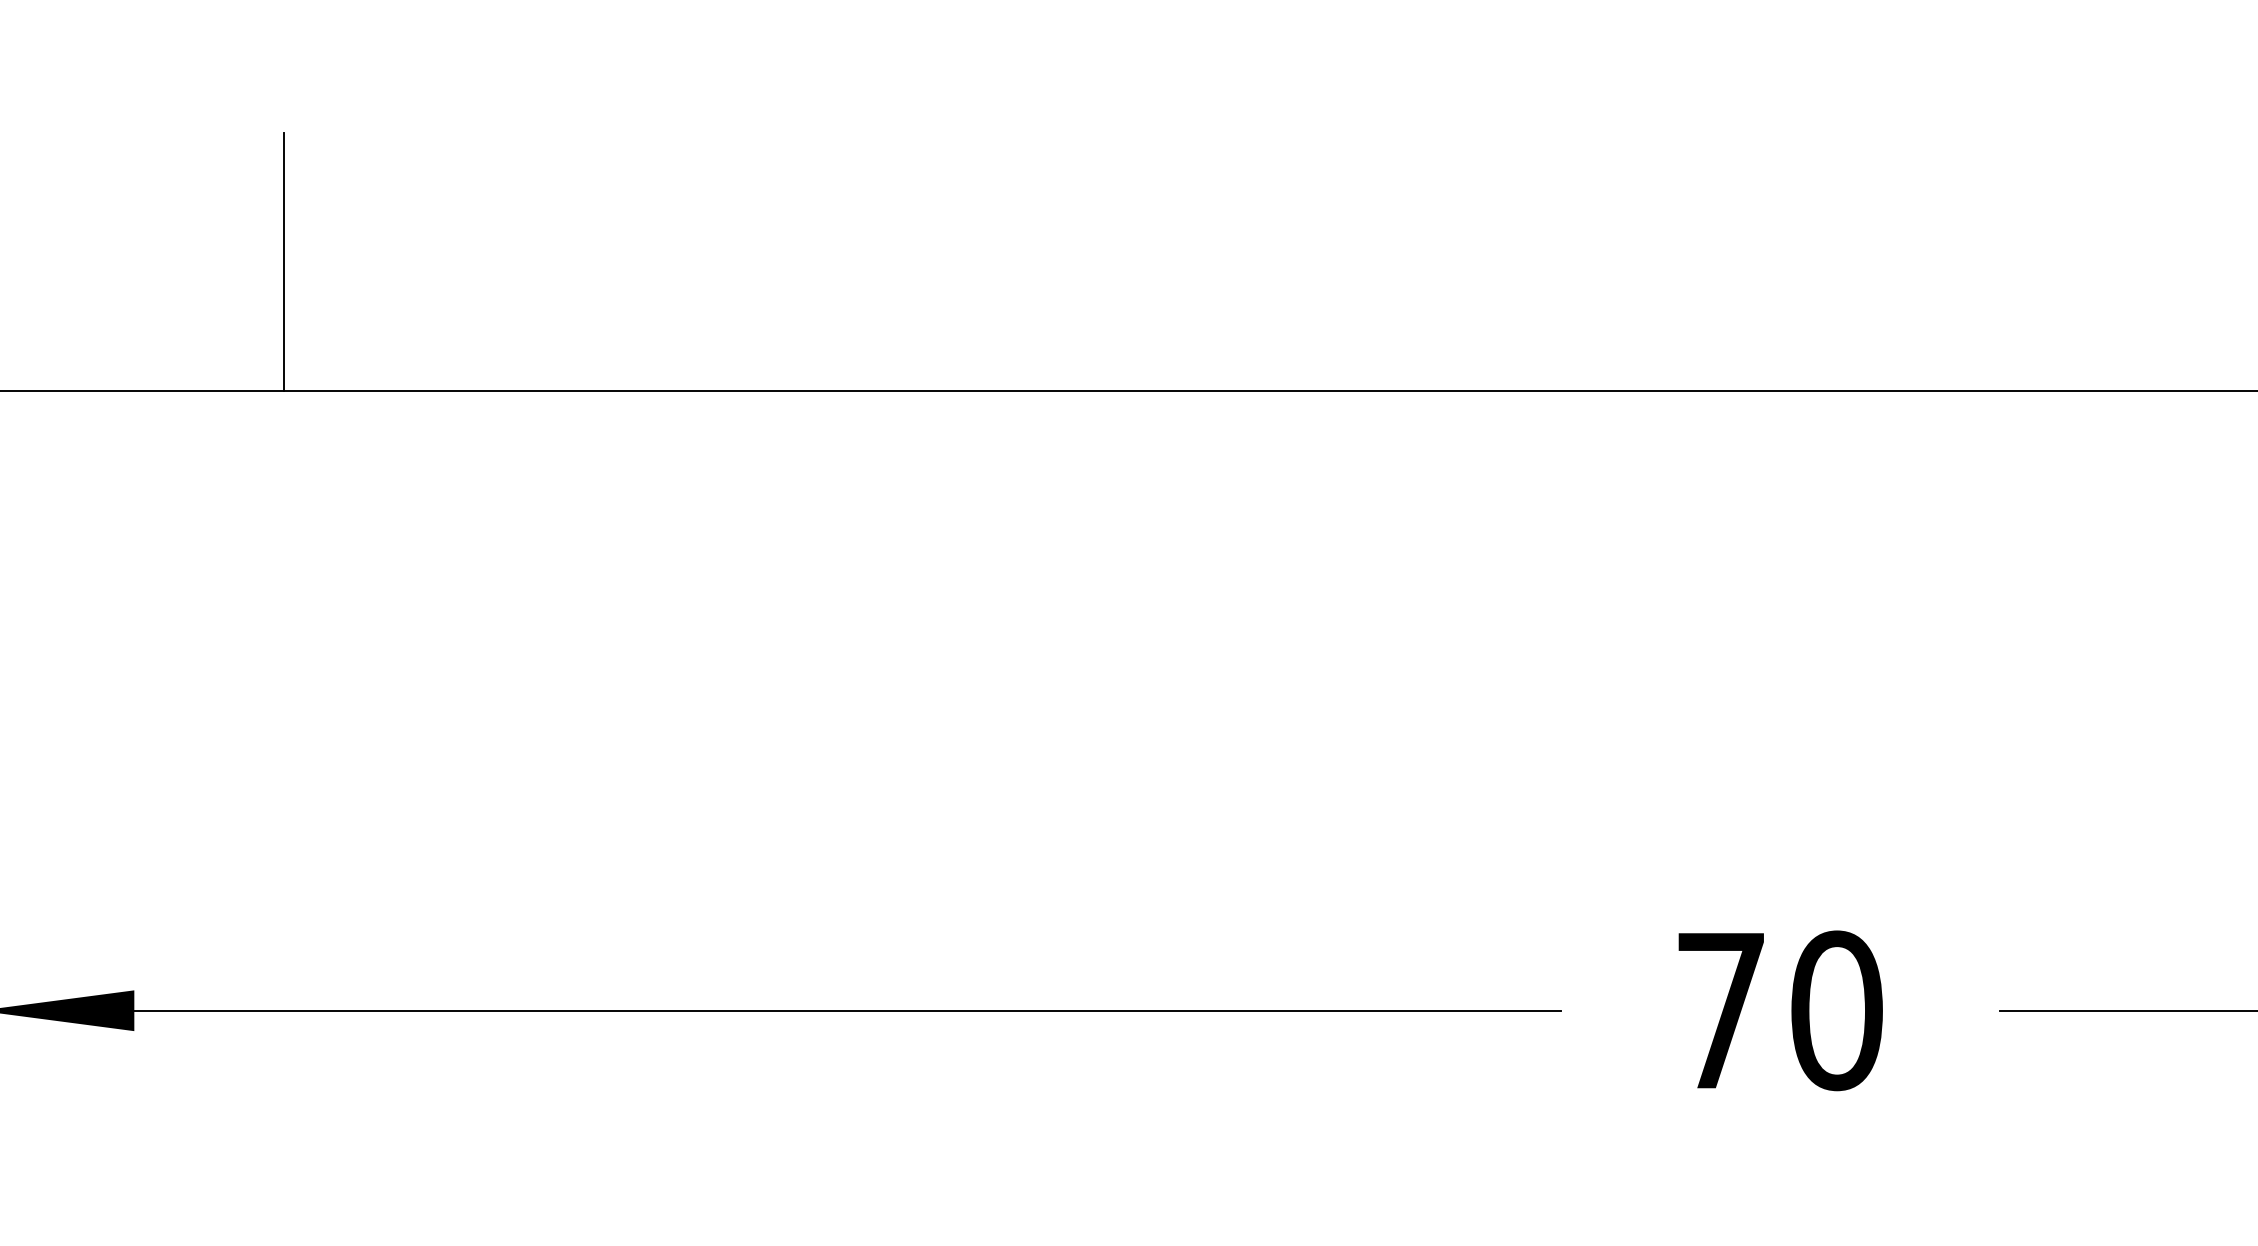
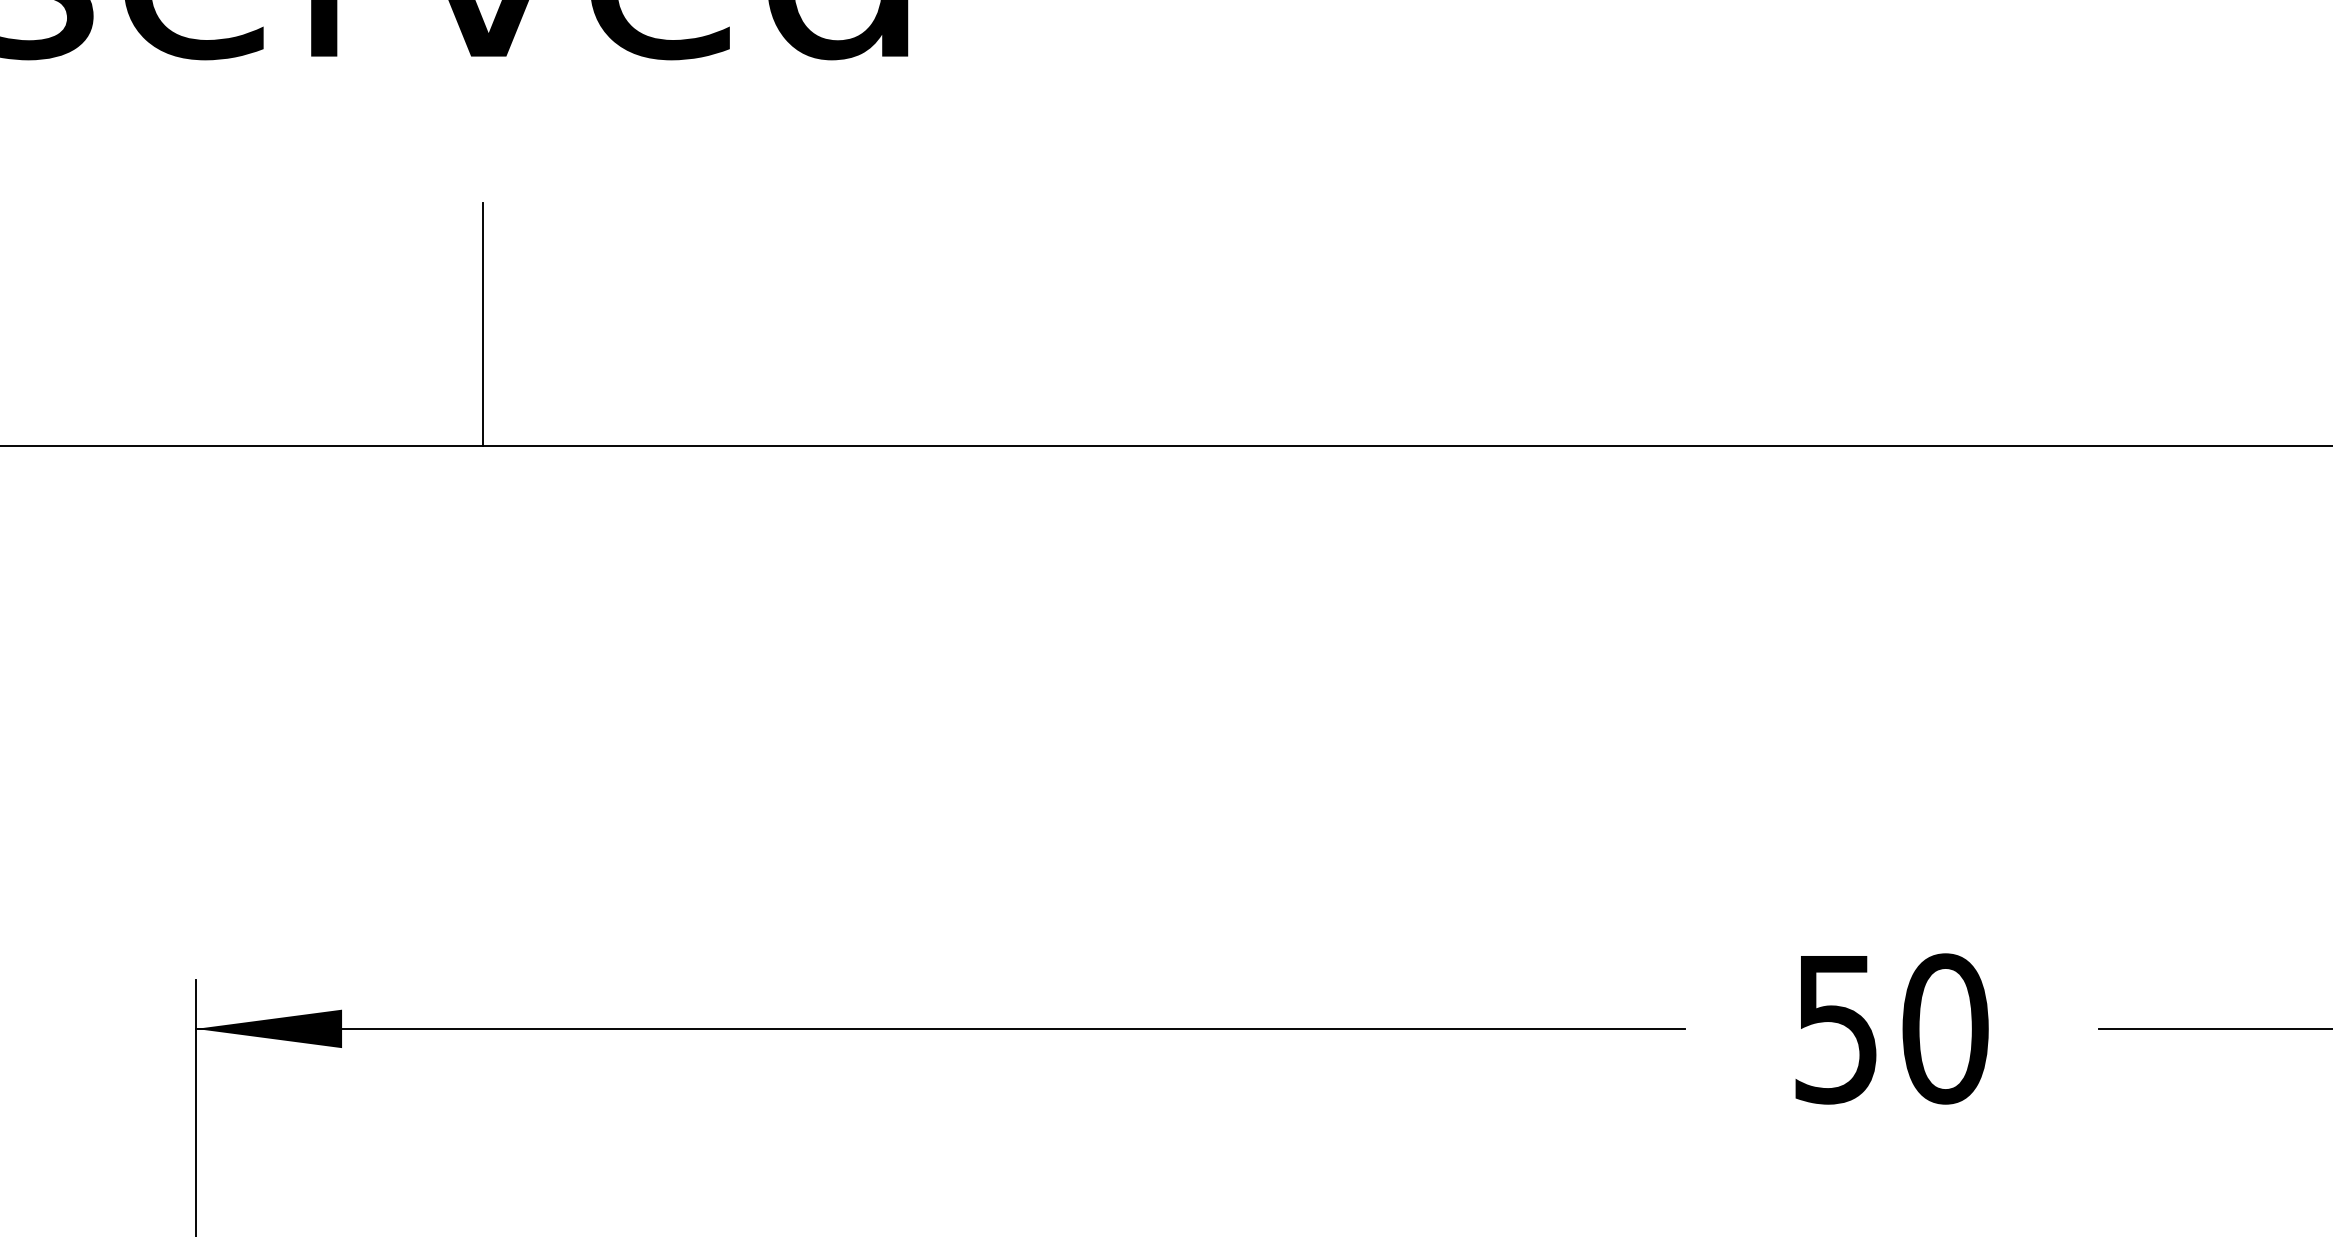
text: (1720, 1012) -> (1835, 1030), 70 -> 50

